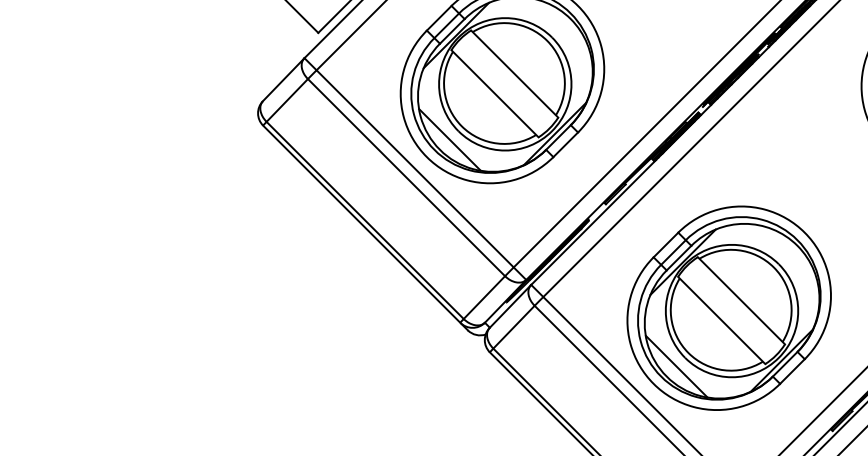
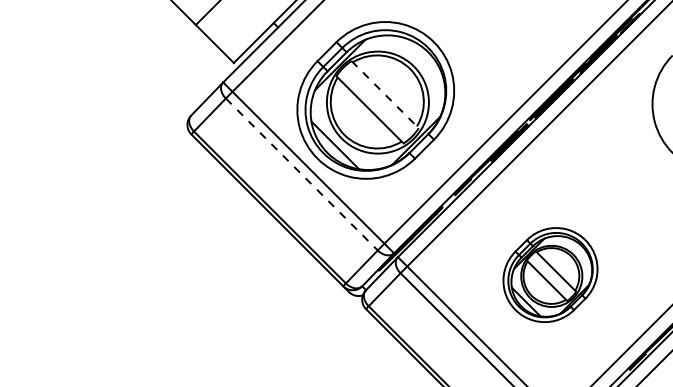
line: (515, 75) -> (385, 95), solid -> dashed
line: (407, 177) -> (302, 174), solid -> dashed
part: (729, 307) -> (550, 274), size x0.6

